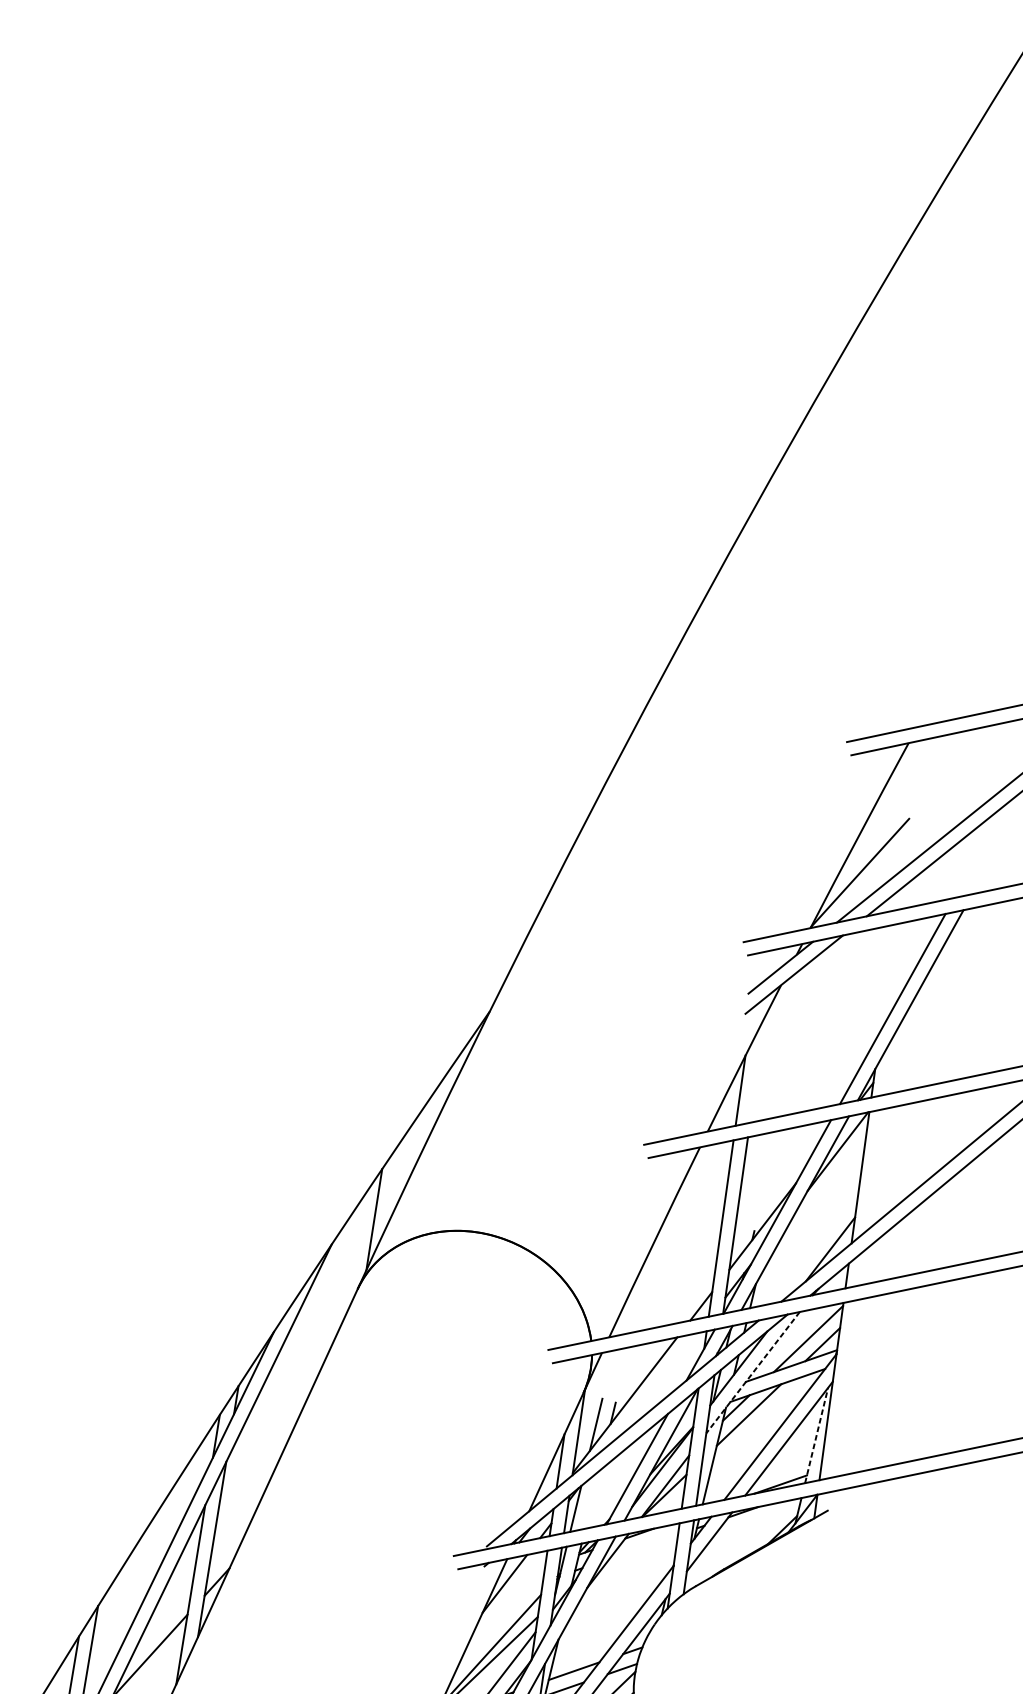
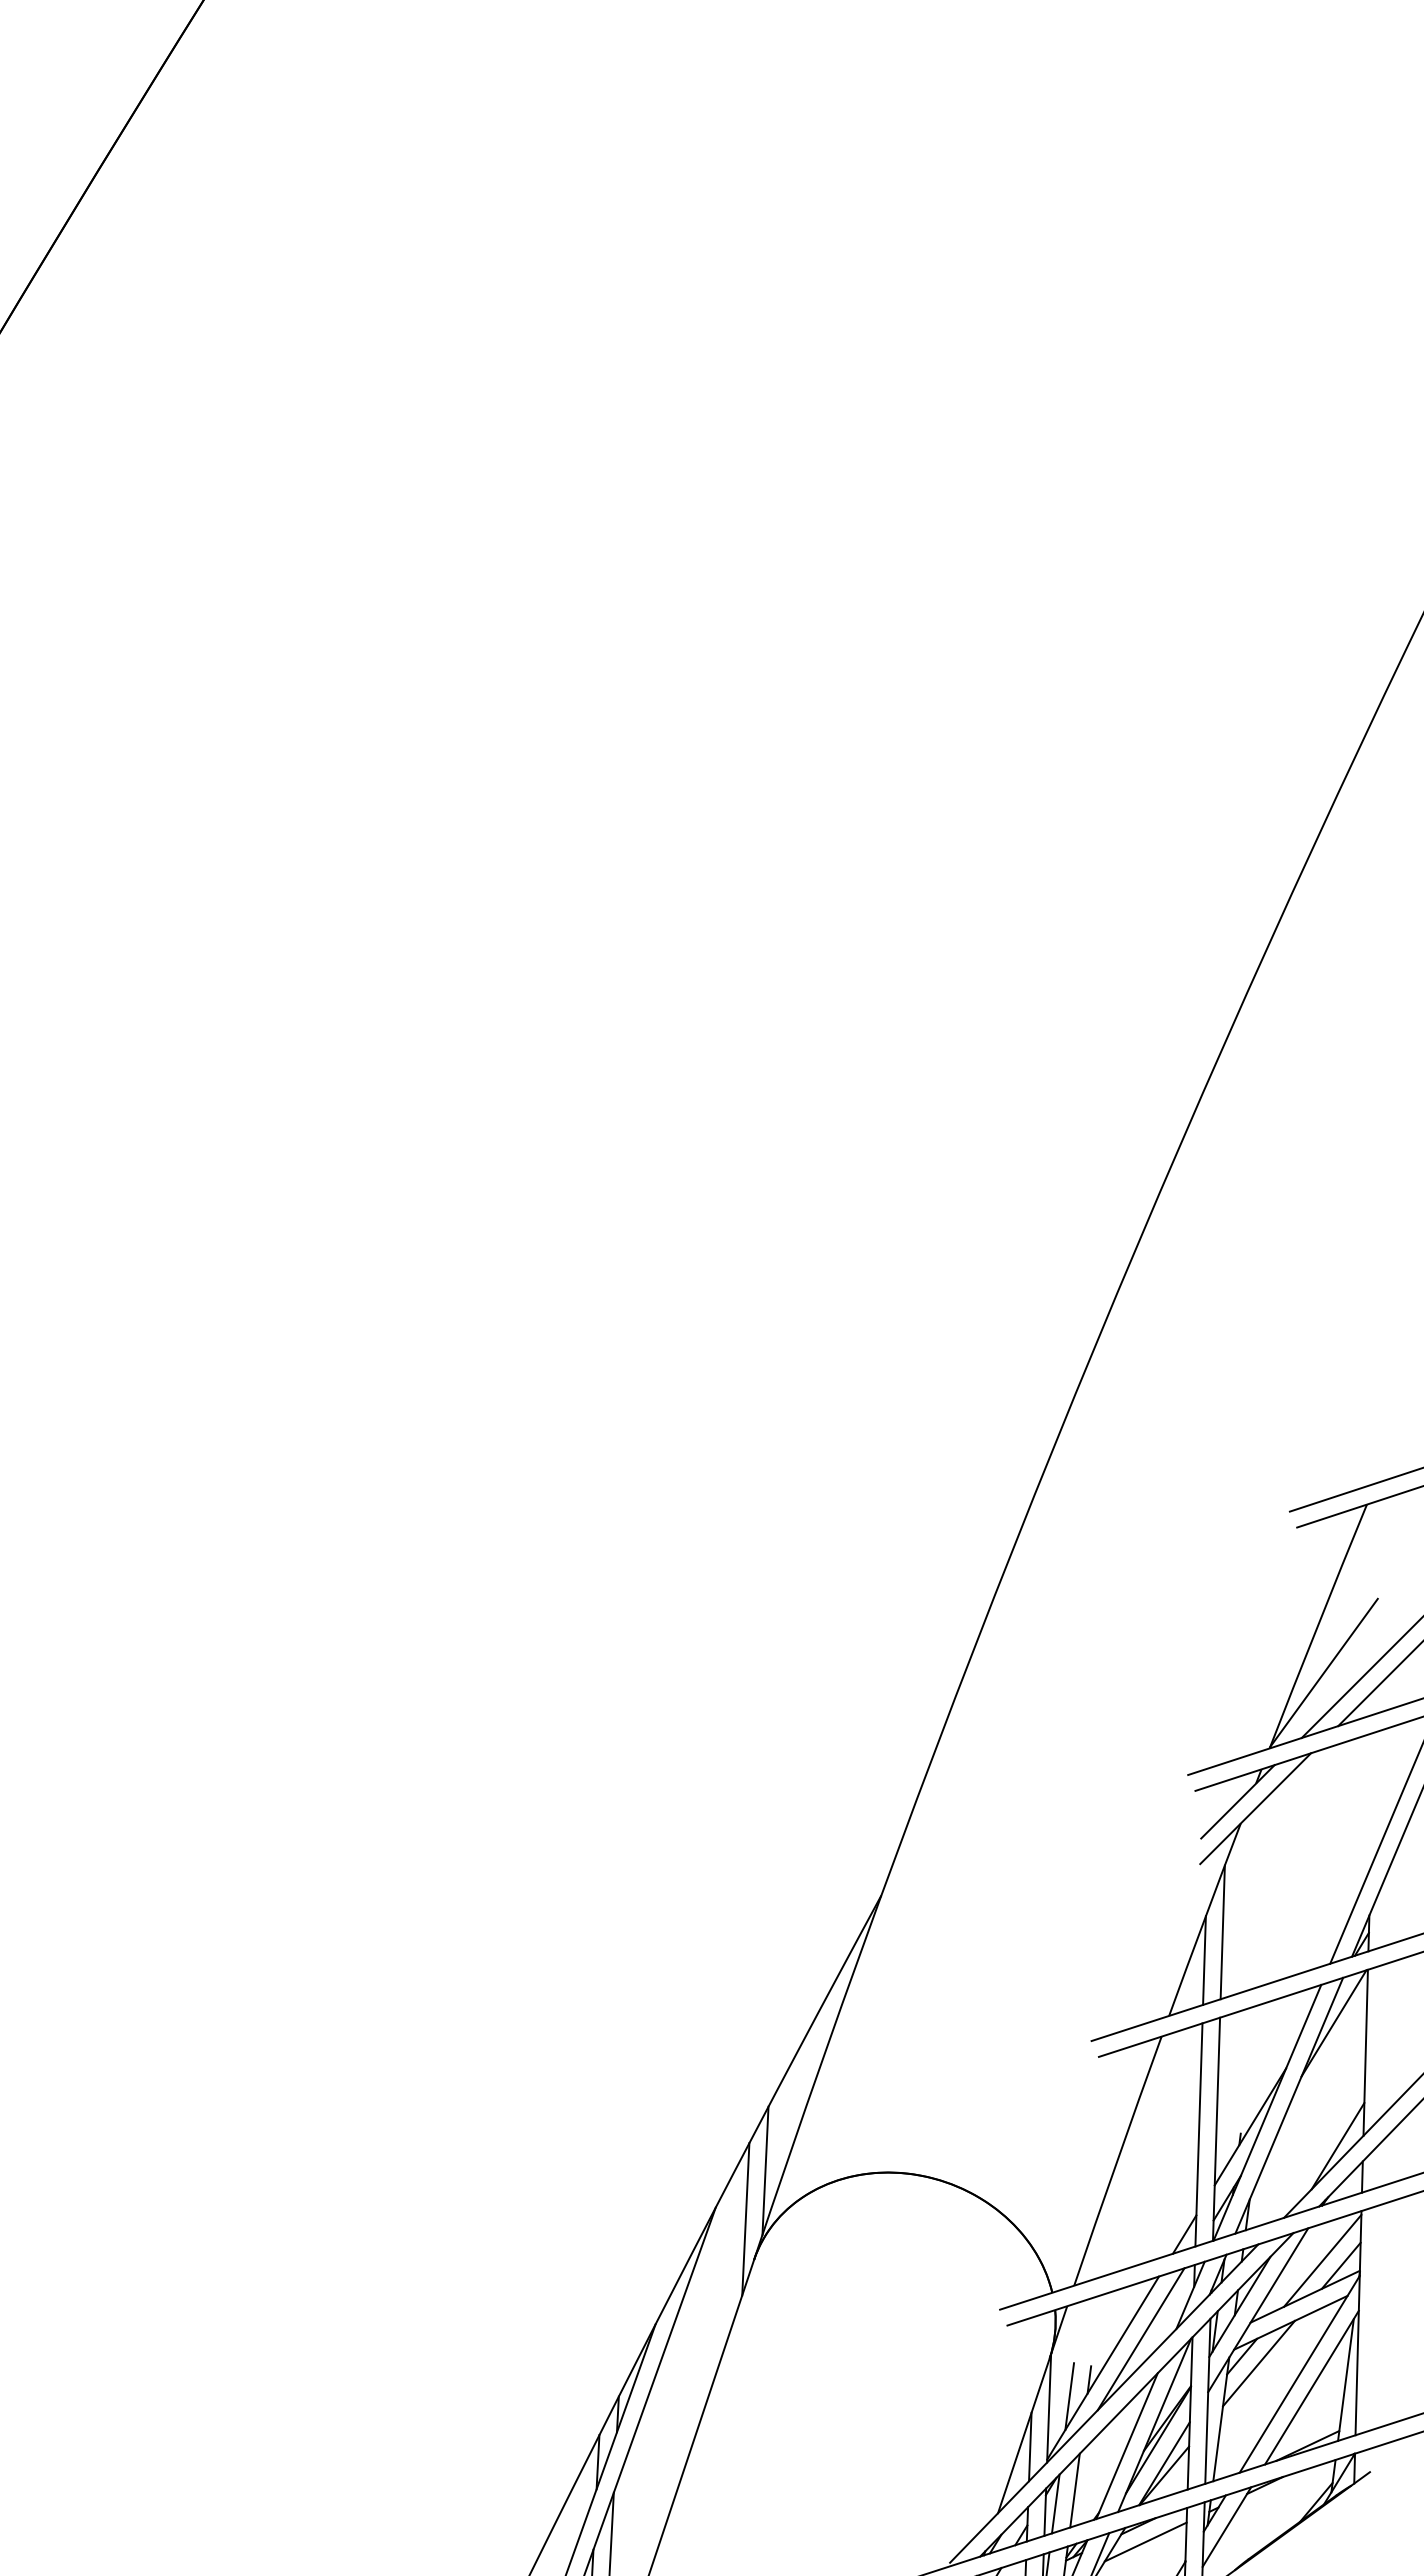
line: (757, 1070) -> (1222, 1932), added
line: (354, 1256) -> (745, 2219), added
line: (752, 1372) -> (1257, 2310), dashed -> solid
line: (657, 1385) -> (1140, 2339), added
line: (817, 1435) -> (1346, 2379), dashed -> solid
line: (591, 1499) -> (1074, 2490), added
line: (643, 1546) -> (1145, 2541), added

